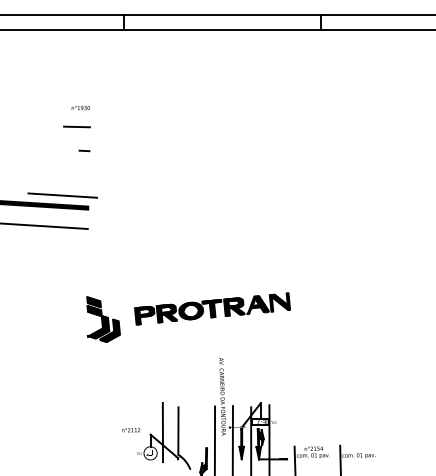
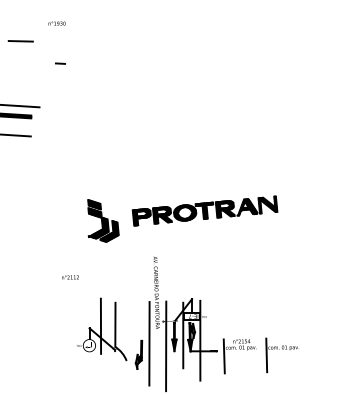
text: (80, 107) -> (56, 23), moved
line: (84, 150) -> (60, 63), moved
part: (188, 317) -> (182, 218), moved
text: (131, 430) -> (70, 277), moved

